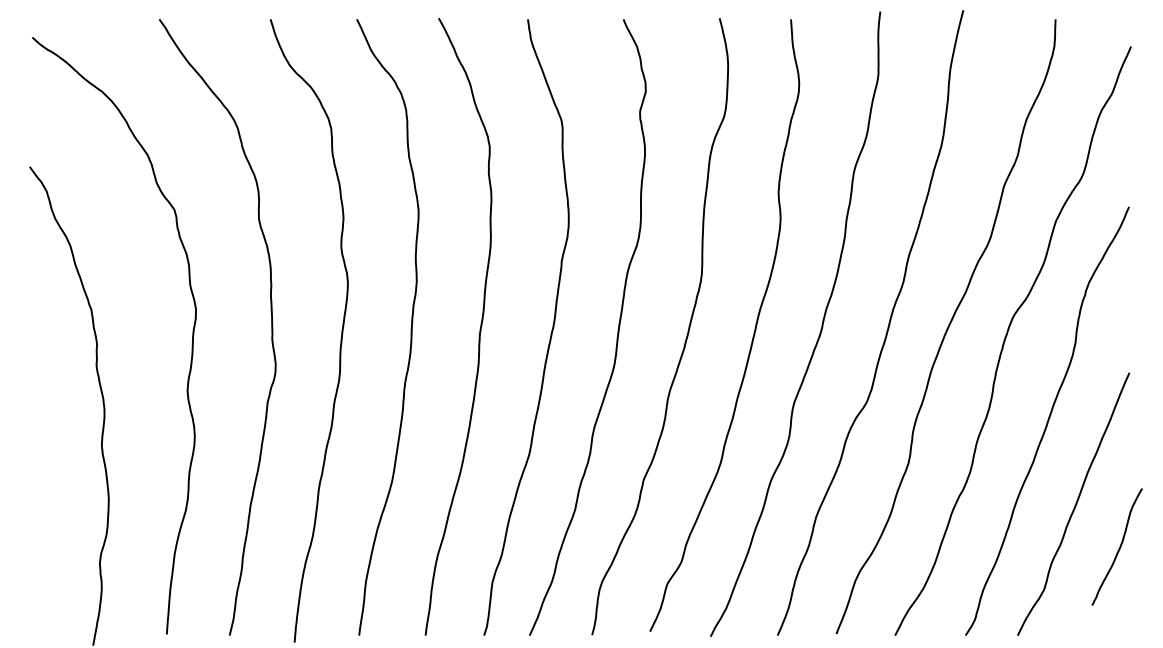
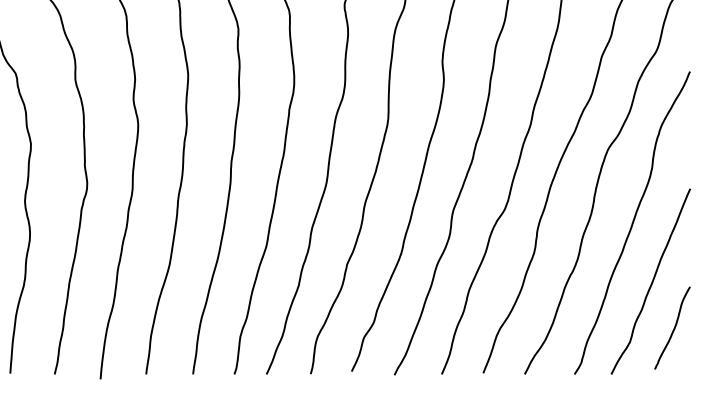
curve: (1118, 548) -> (673, 329), moved

